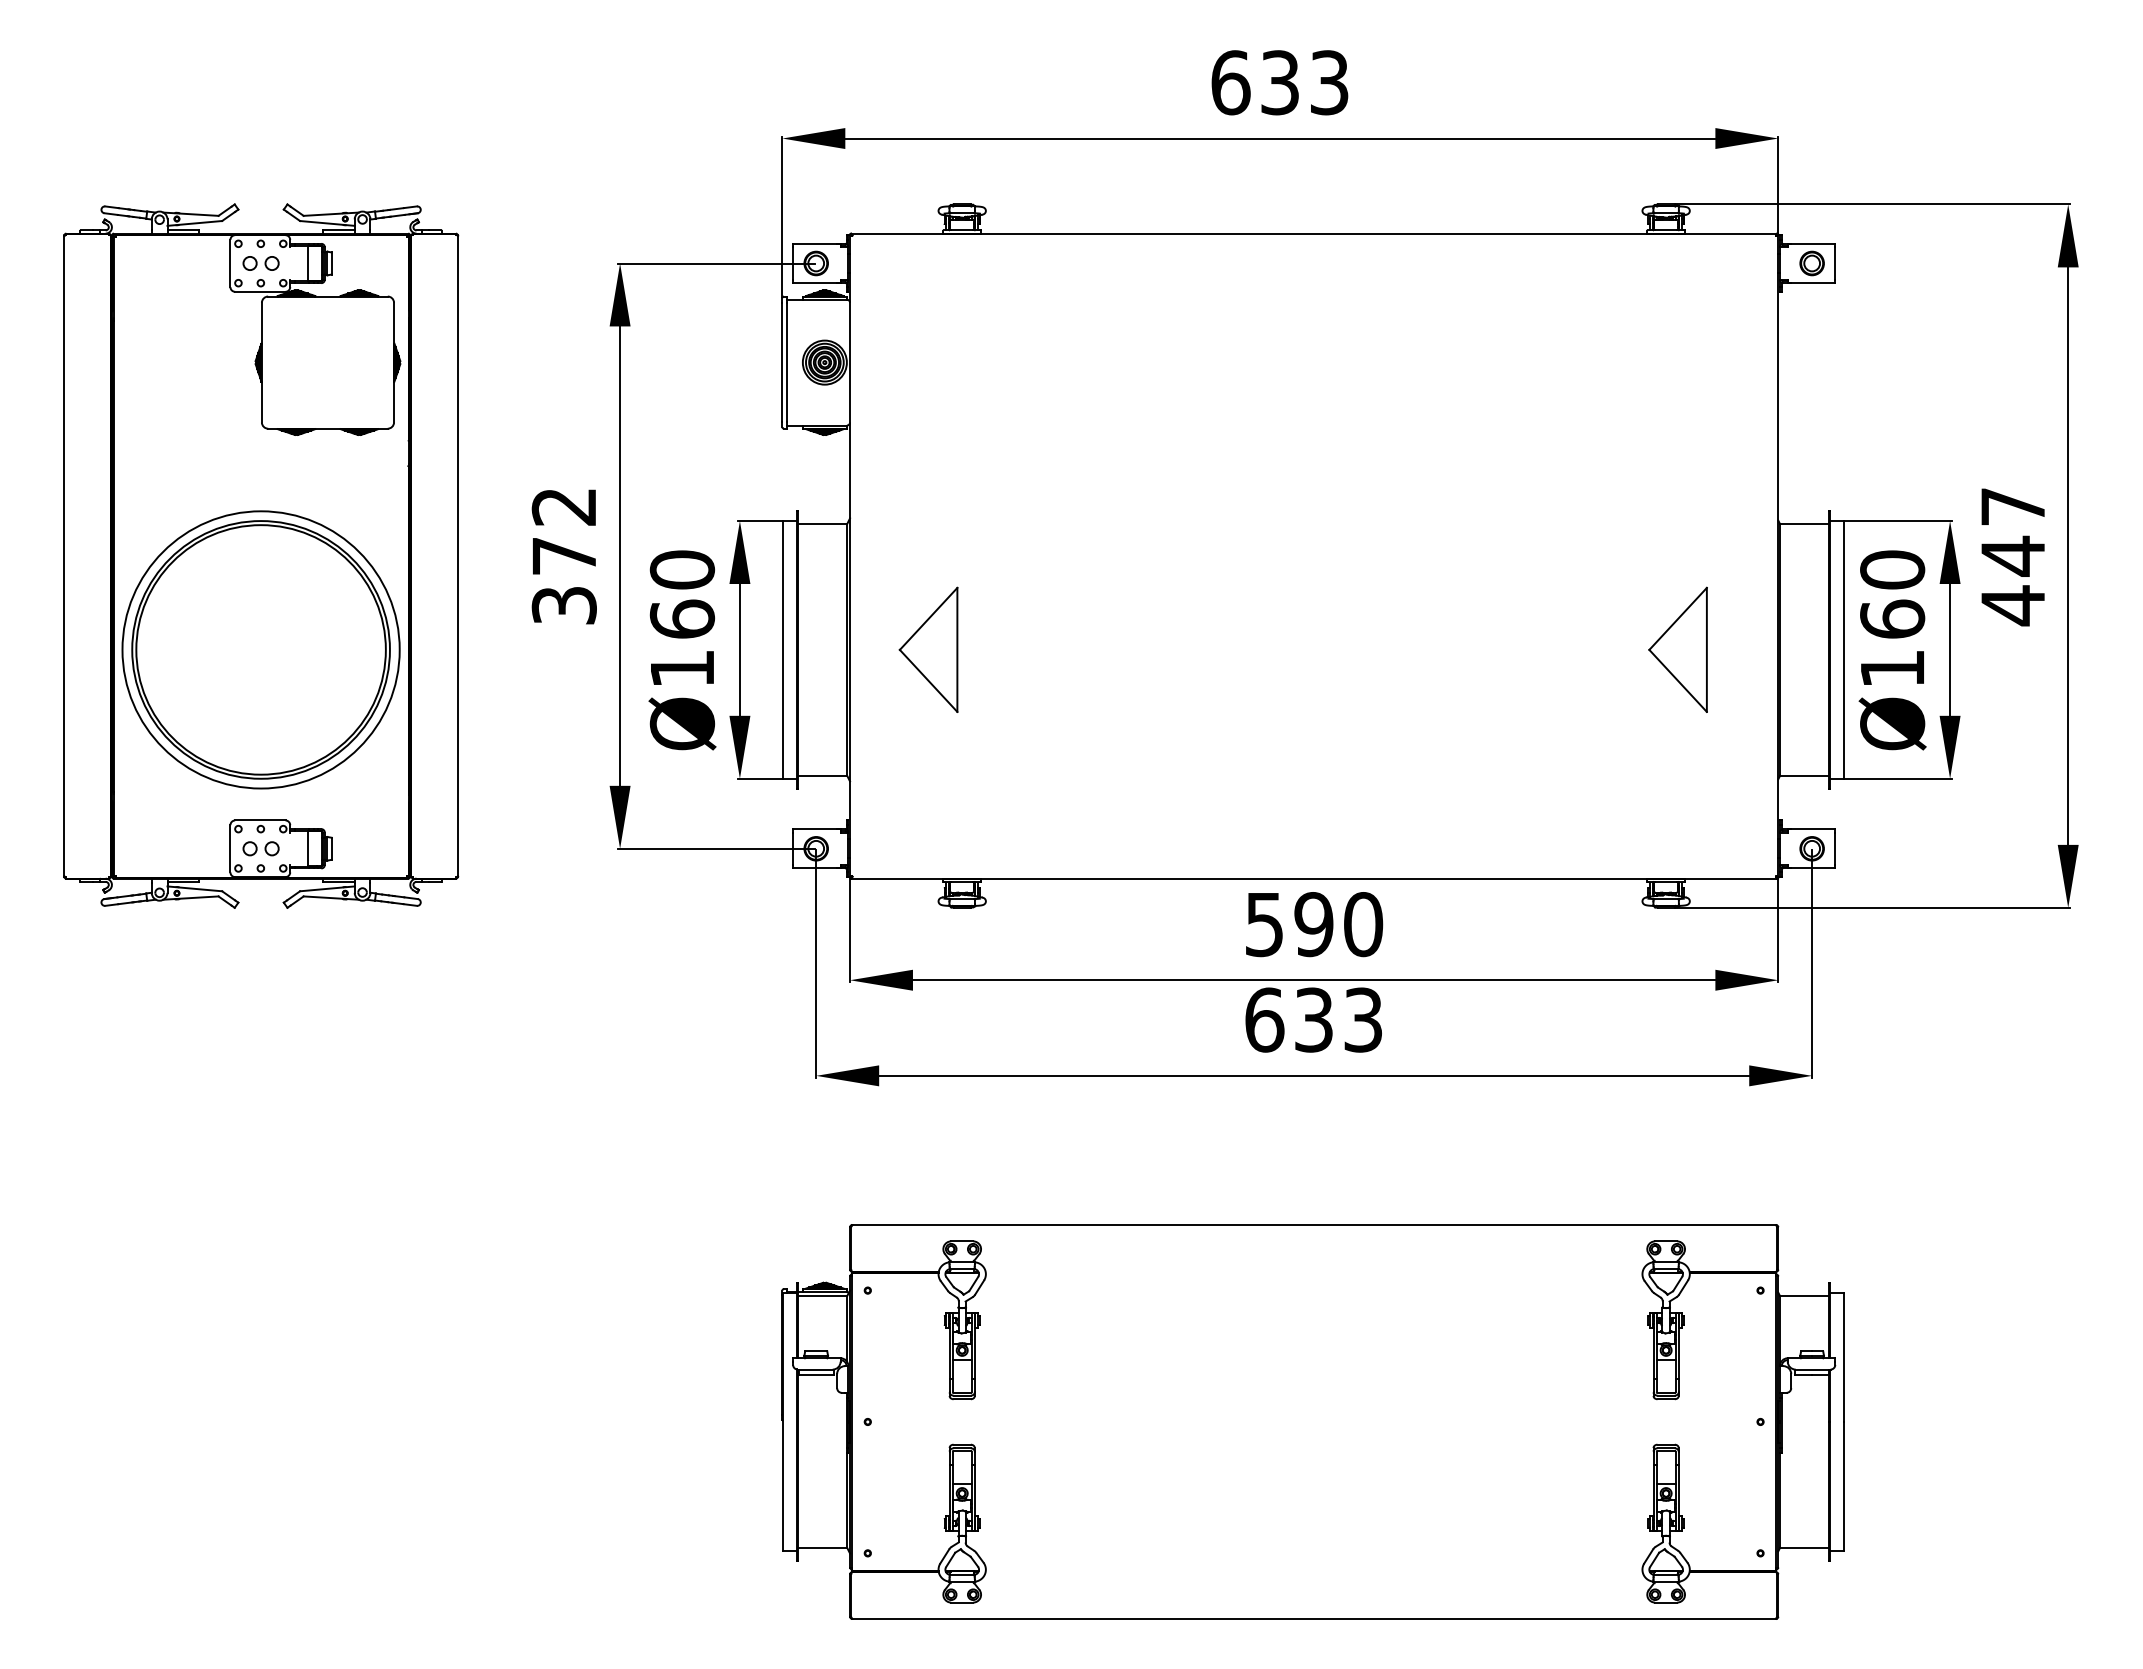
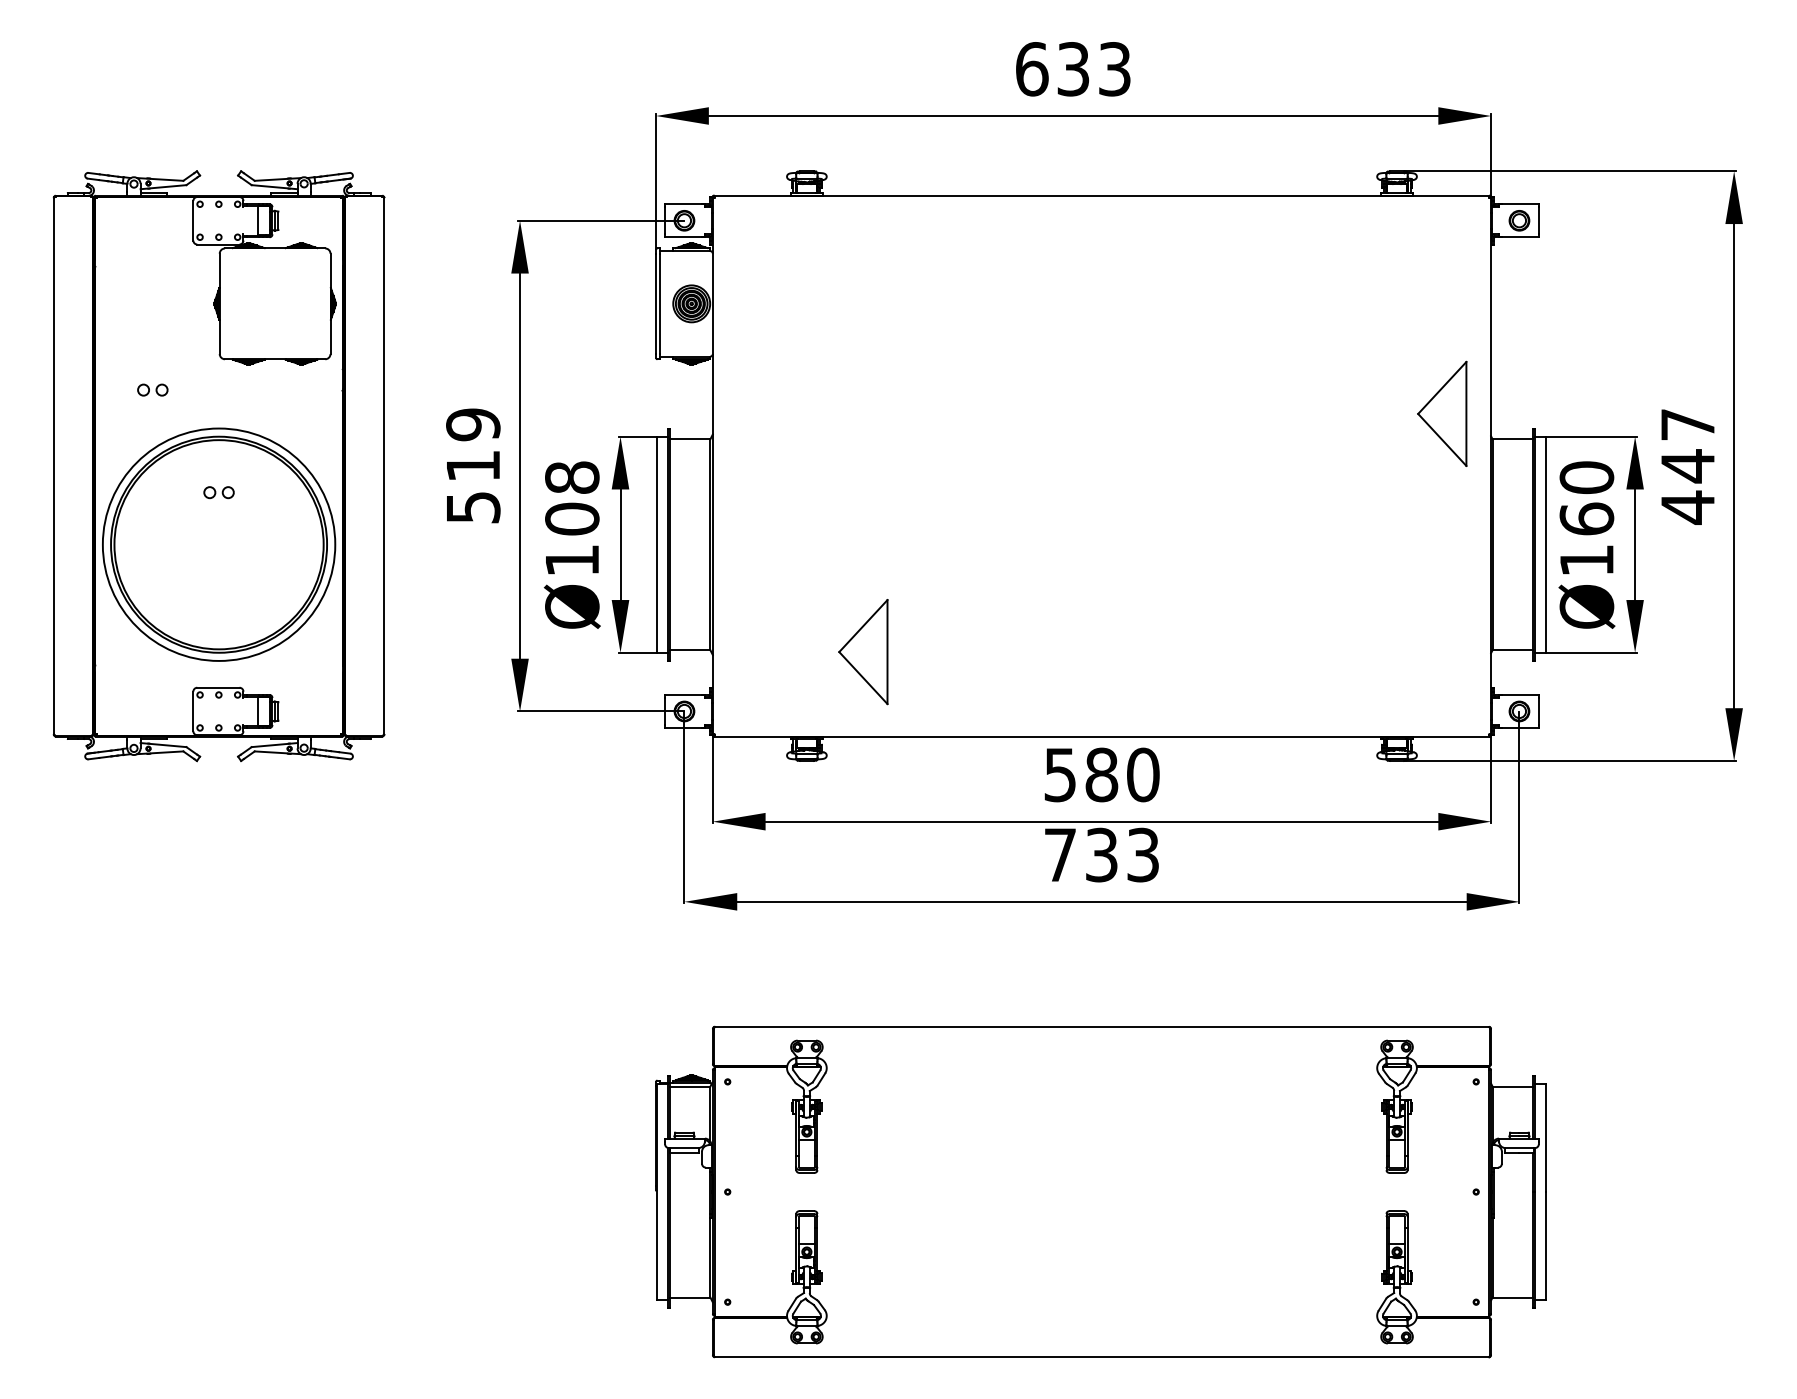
part: (260, 263) -> (152, 390), moved
text: (563, 555) -> (472, 465), 372 -> 519
text: (681, 594) -> (571, 498), Ø160 -> Ø108
part: (928, 649) -> (863, 651), moved
part: (1677, 649) -> (1441, 413), moved
part: (260, 848) -> (218, 492), moved
text: (1313, 924) -> (1101, 774), 590 -> 580
text: (1264, 1019) -> (1060, 854), 633 -> 733

